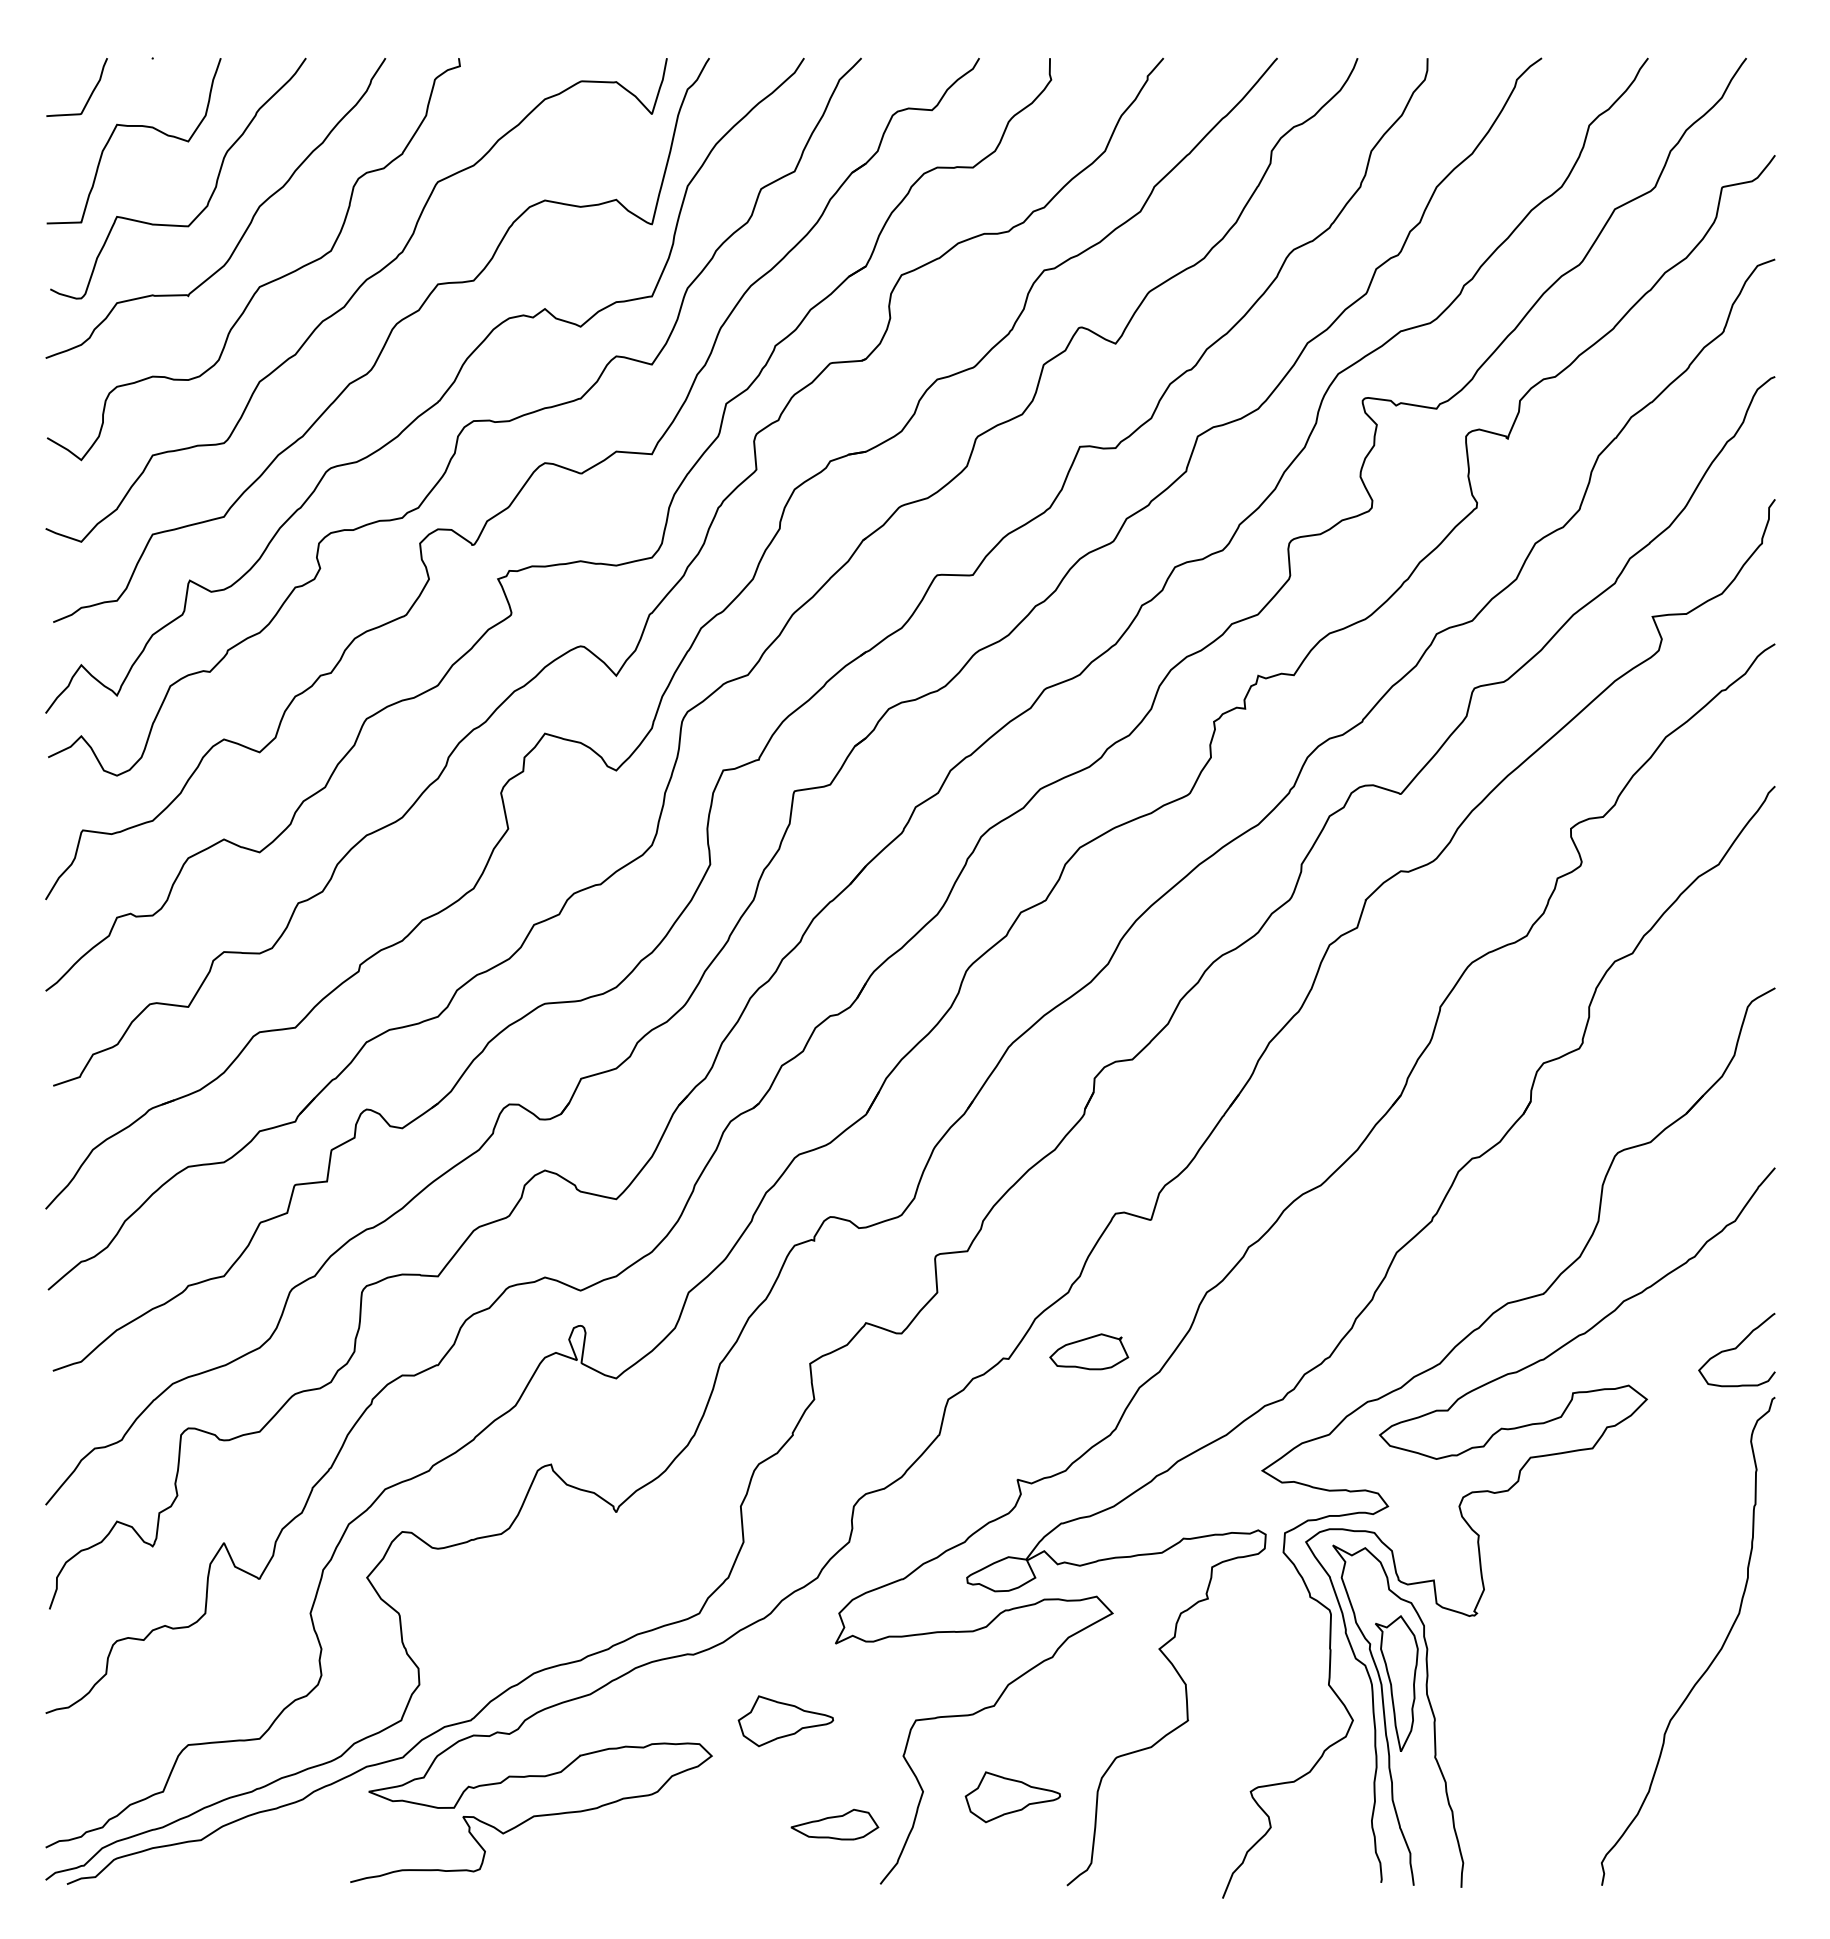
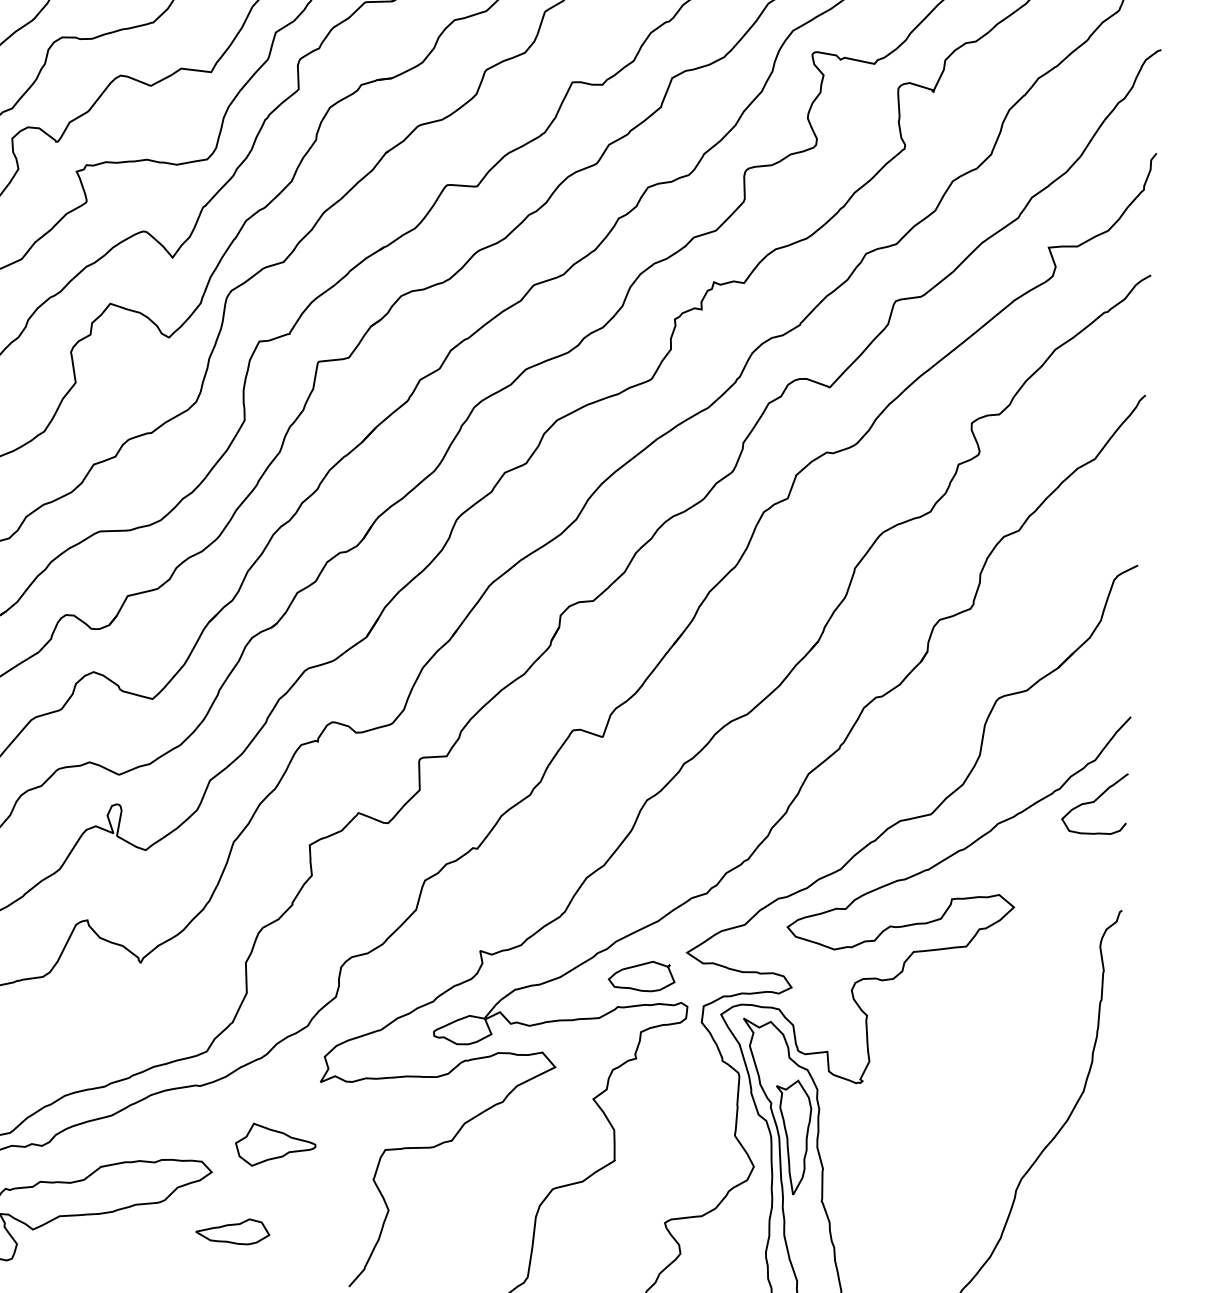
curve: (1736, 1348) -> (1094, 802), moved
part: (1089, 1351) -> (642, 975), moved
part: (1012, 1797) -> (463, 1218), removed
part: (834, 1824) -> (232, 1231), moved

